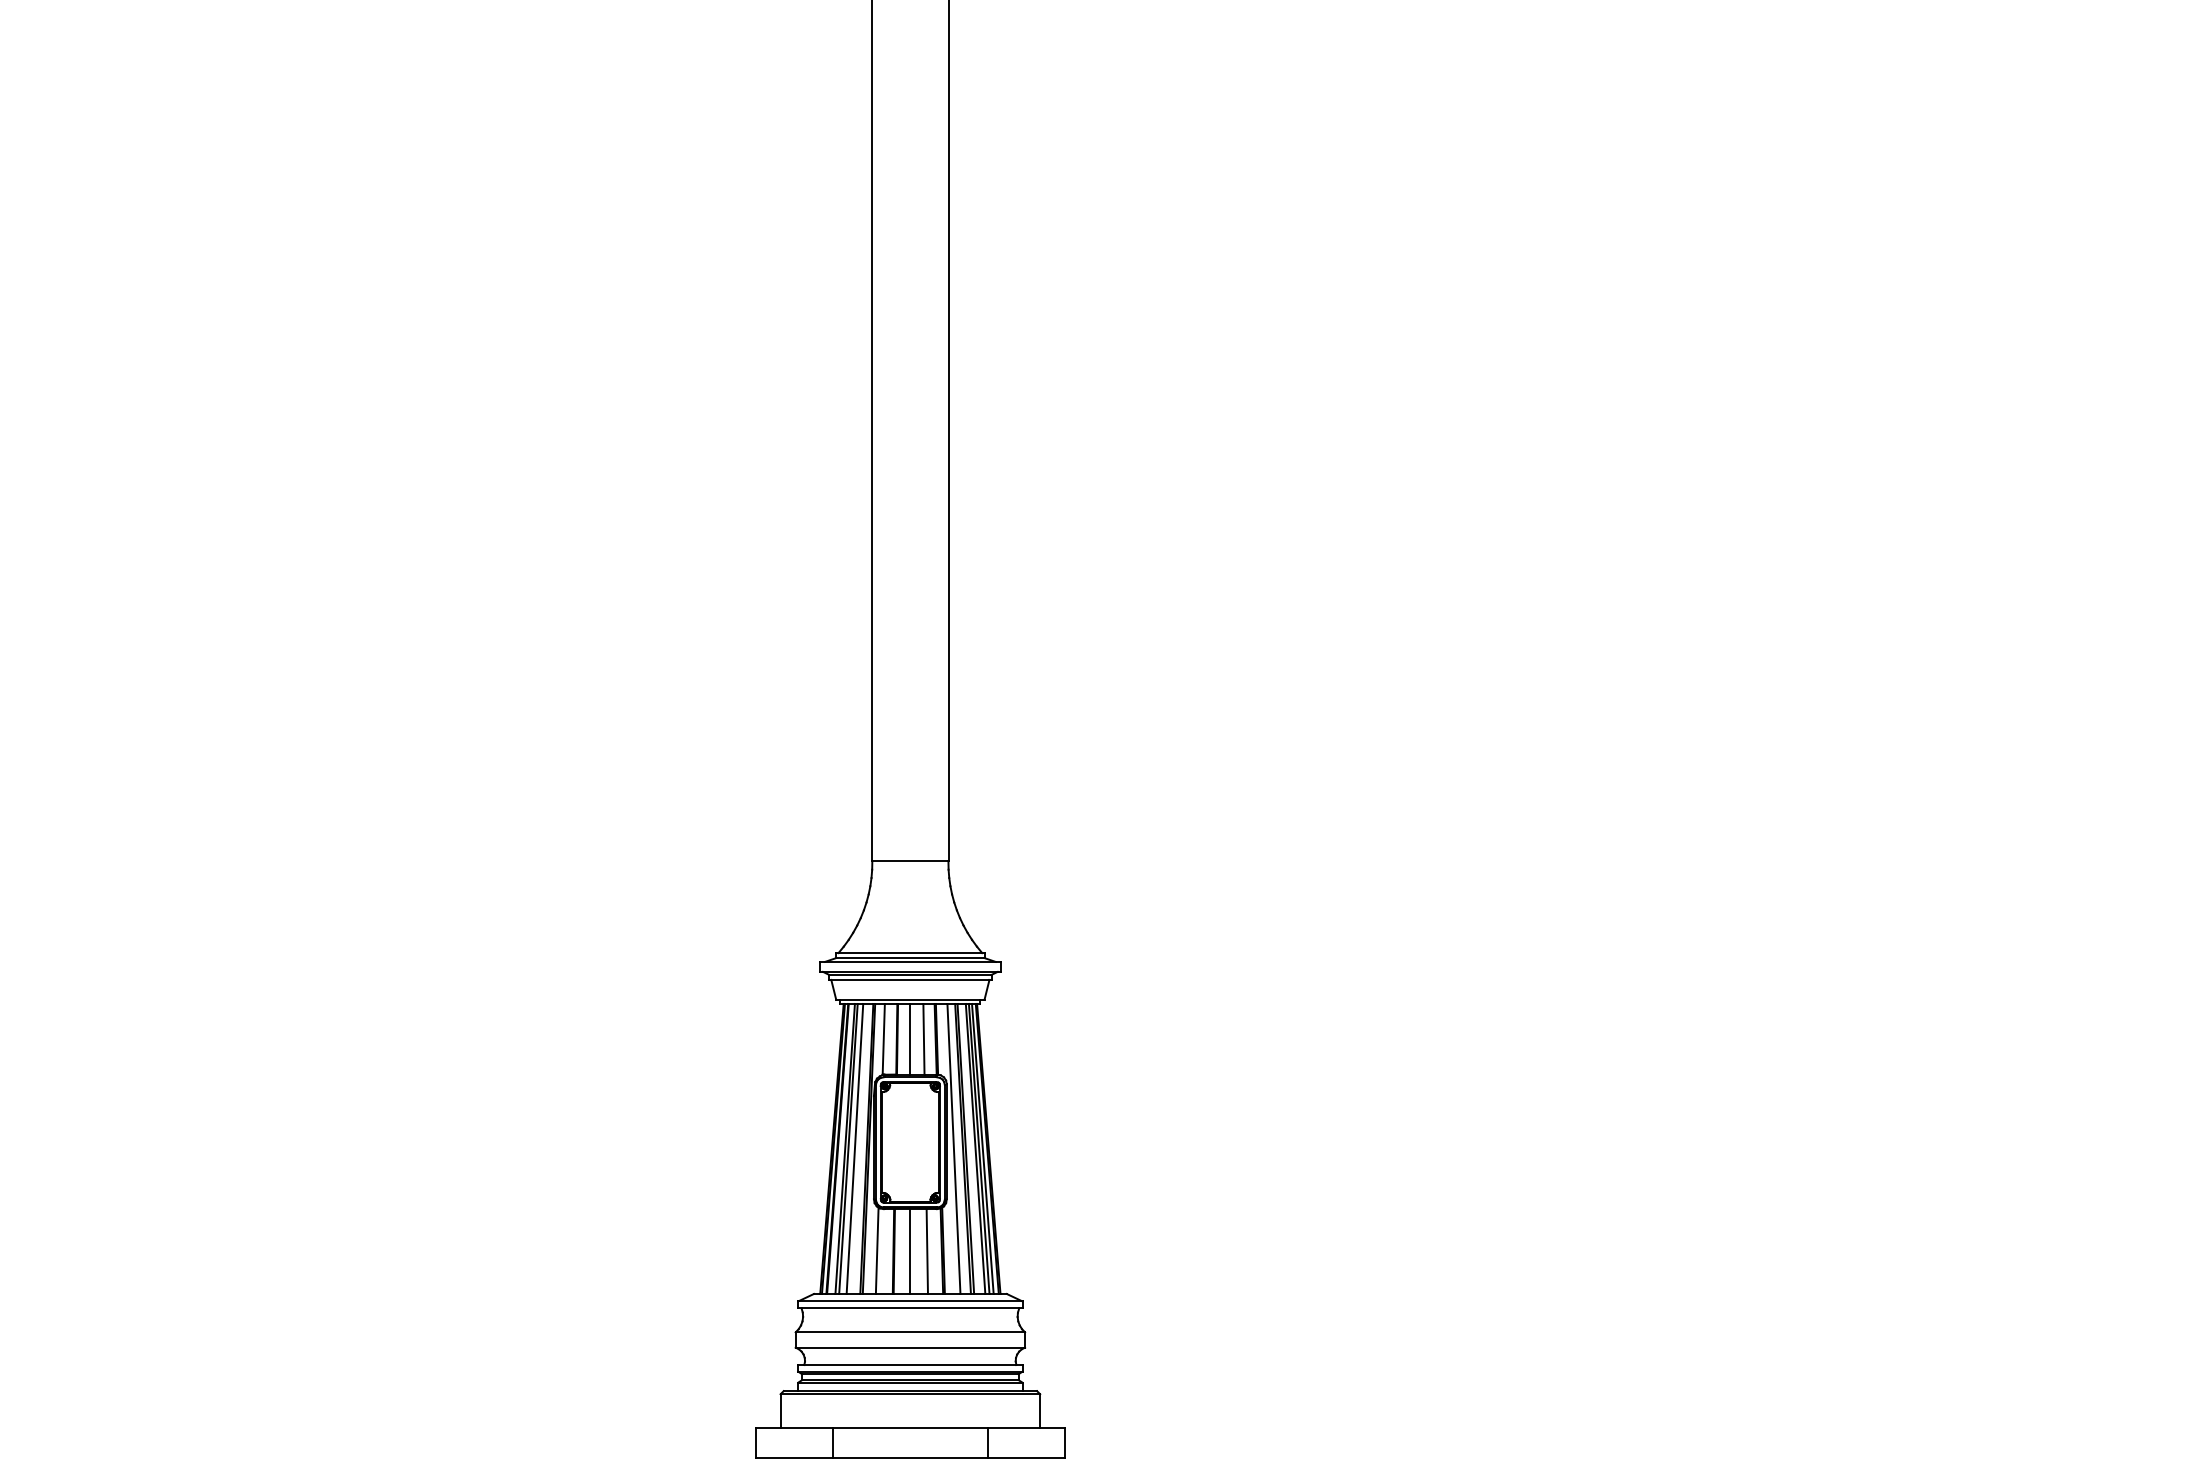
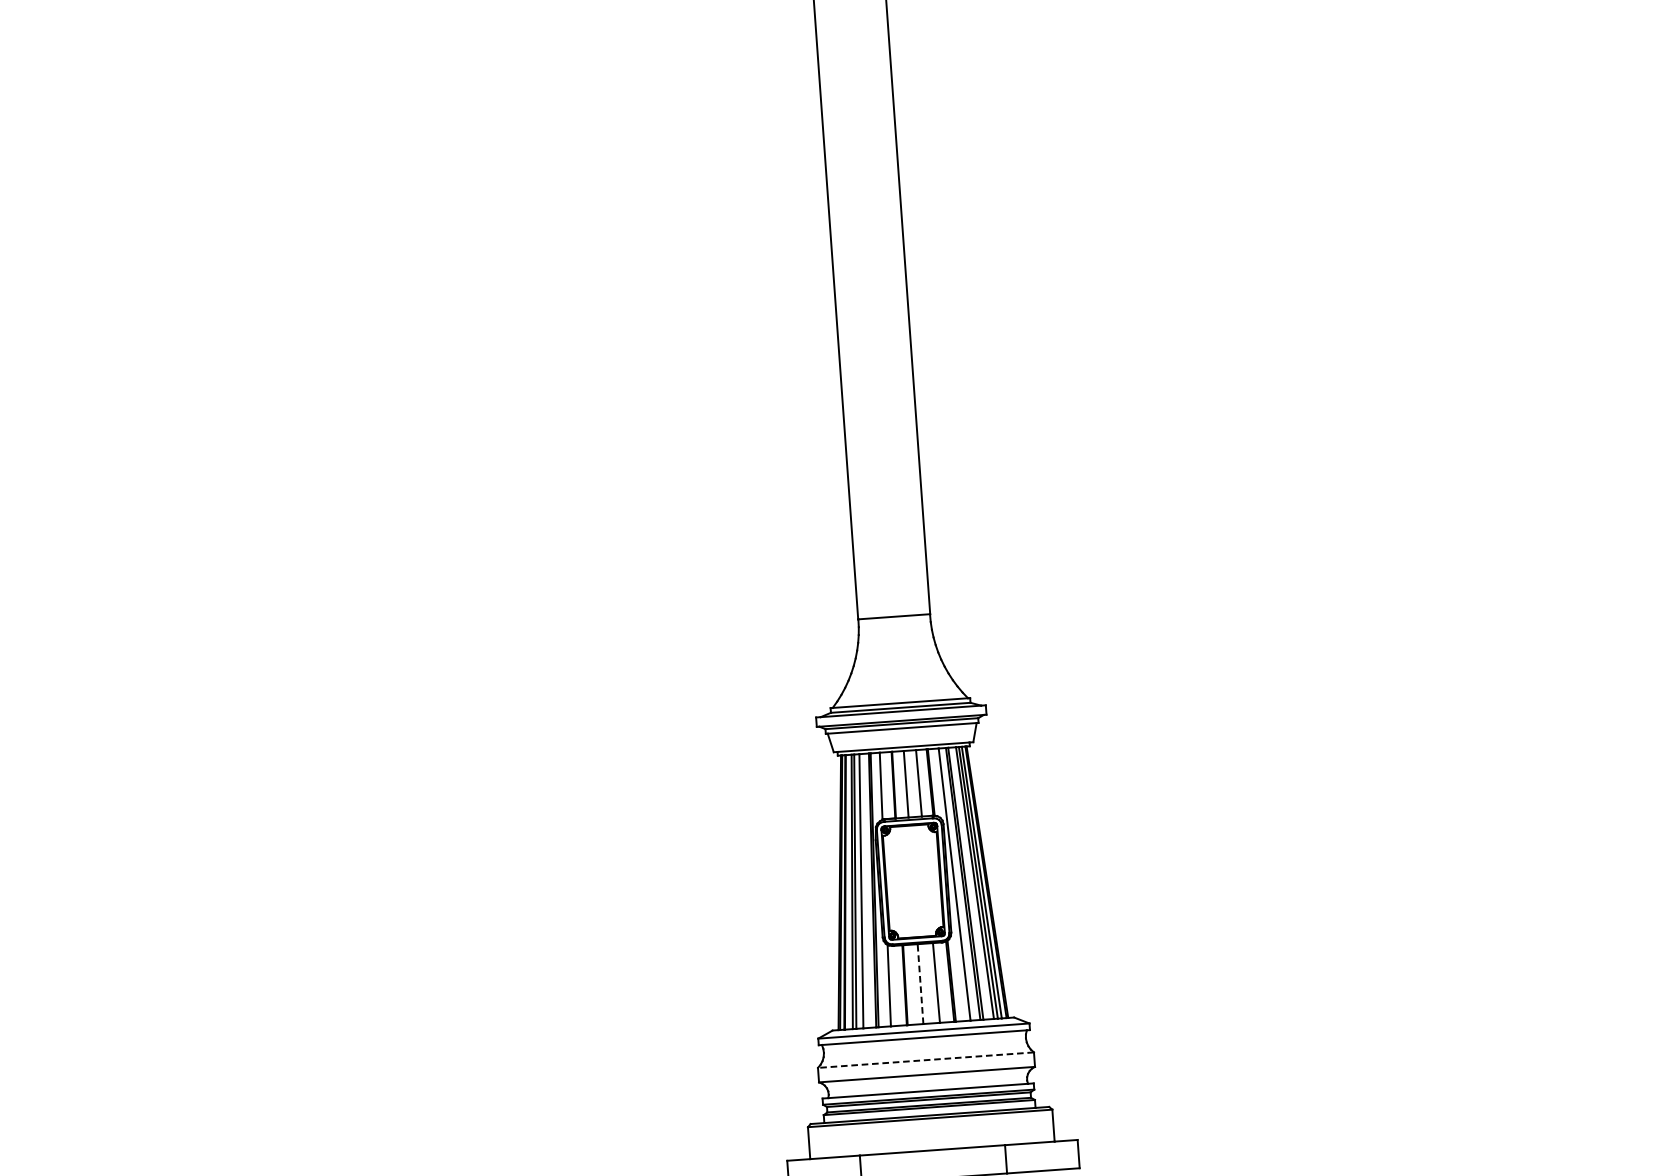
line: (910, 1251) -> (920, 984), solid -> dashed
line: (910, 1332) -> (926, 1060), solid -> dashed

